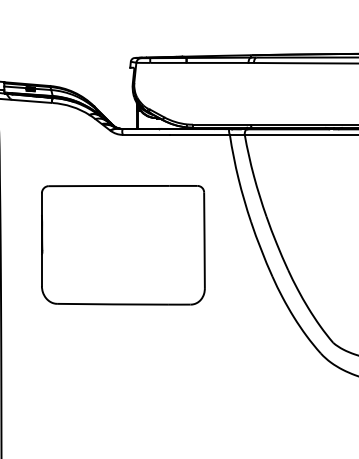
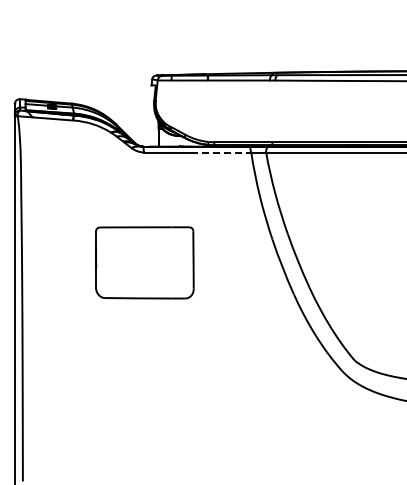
line: (200, 134) -> (221, 152), solid -> dashed
part: (123, 244) -> (144, 262), size x0.6

